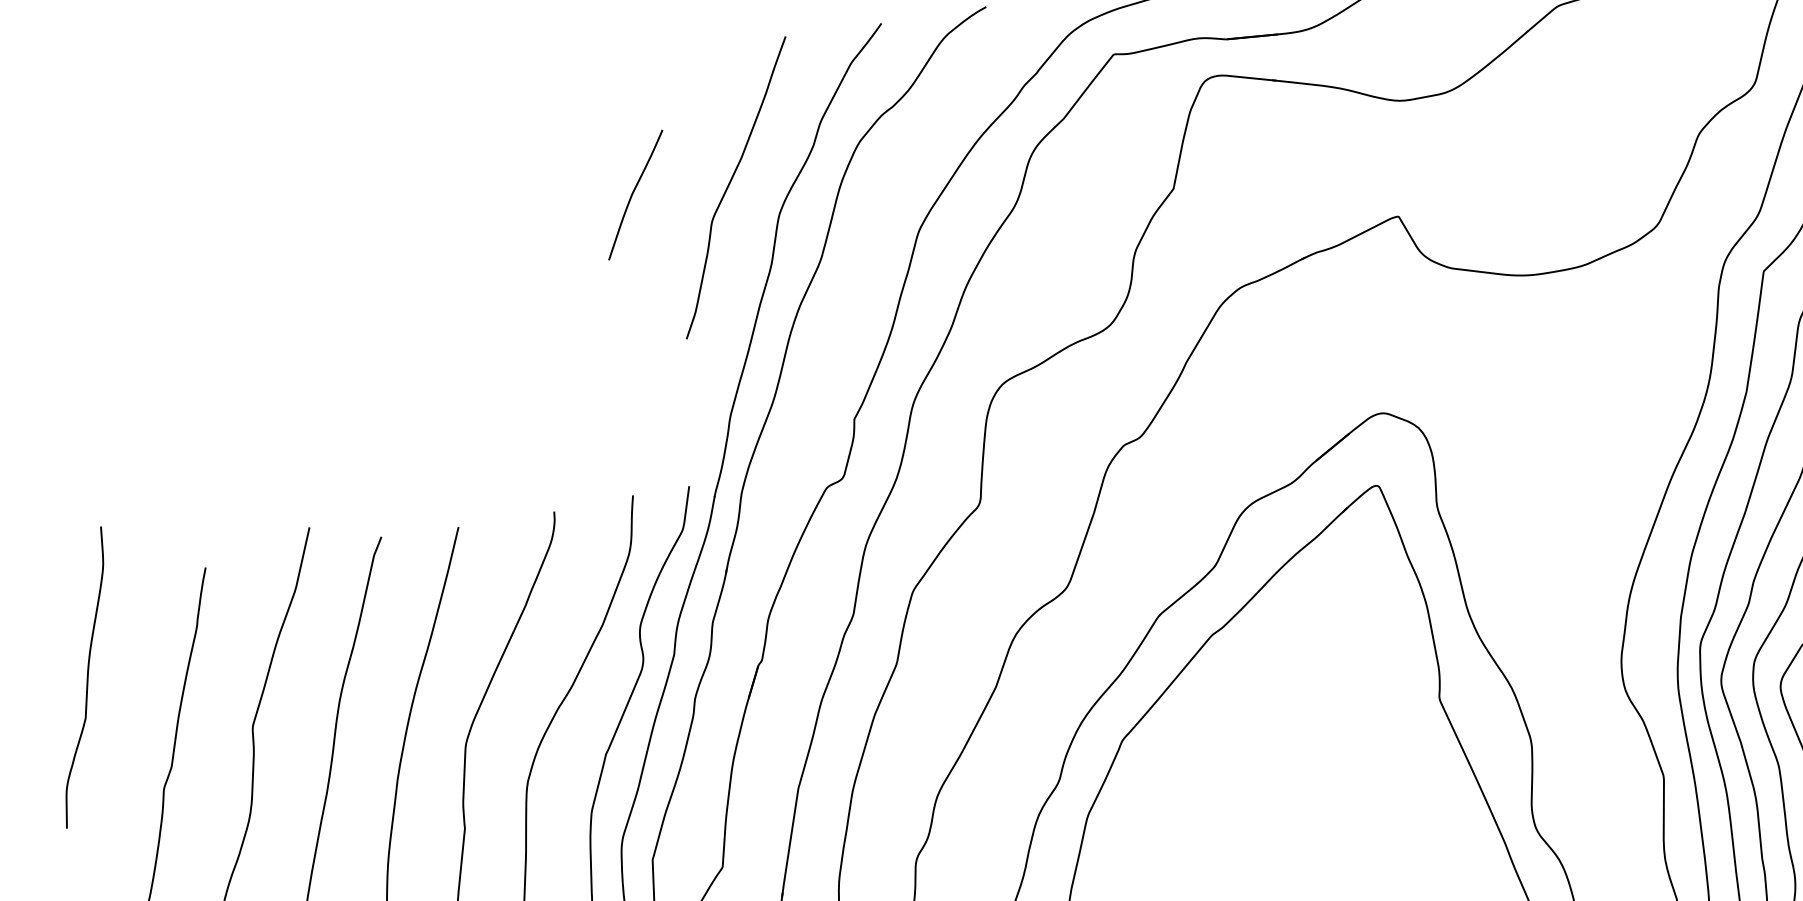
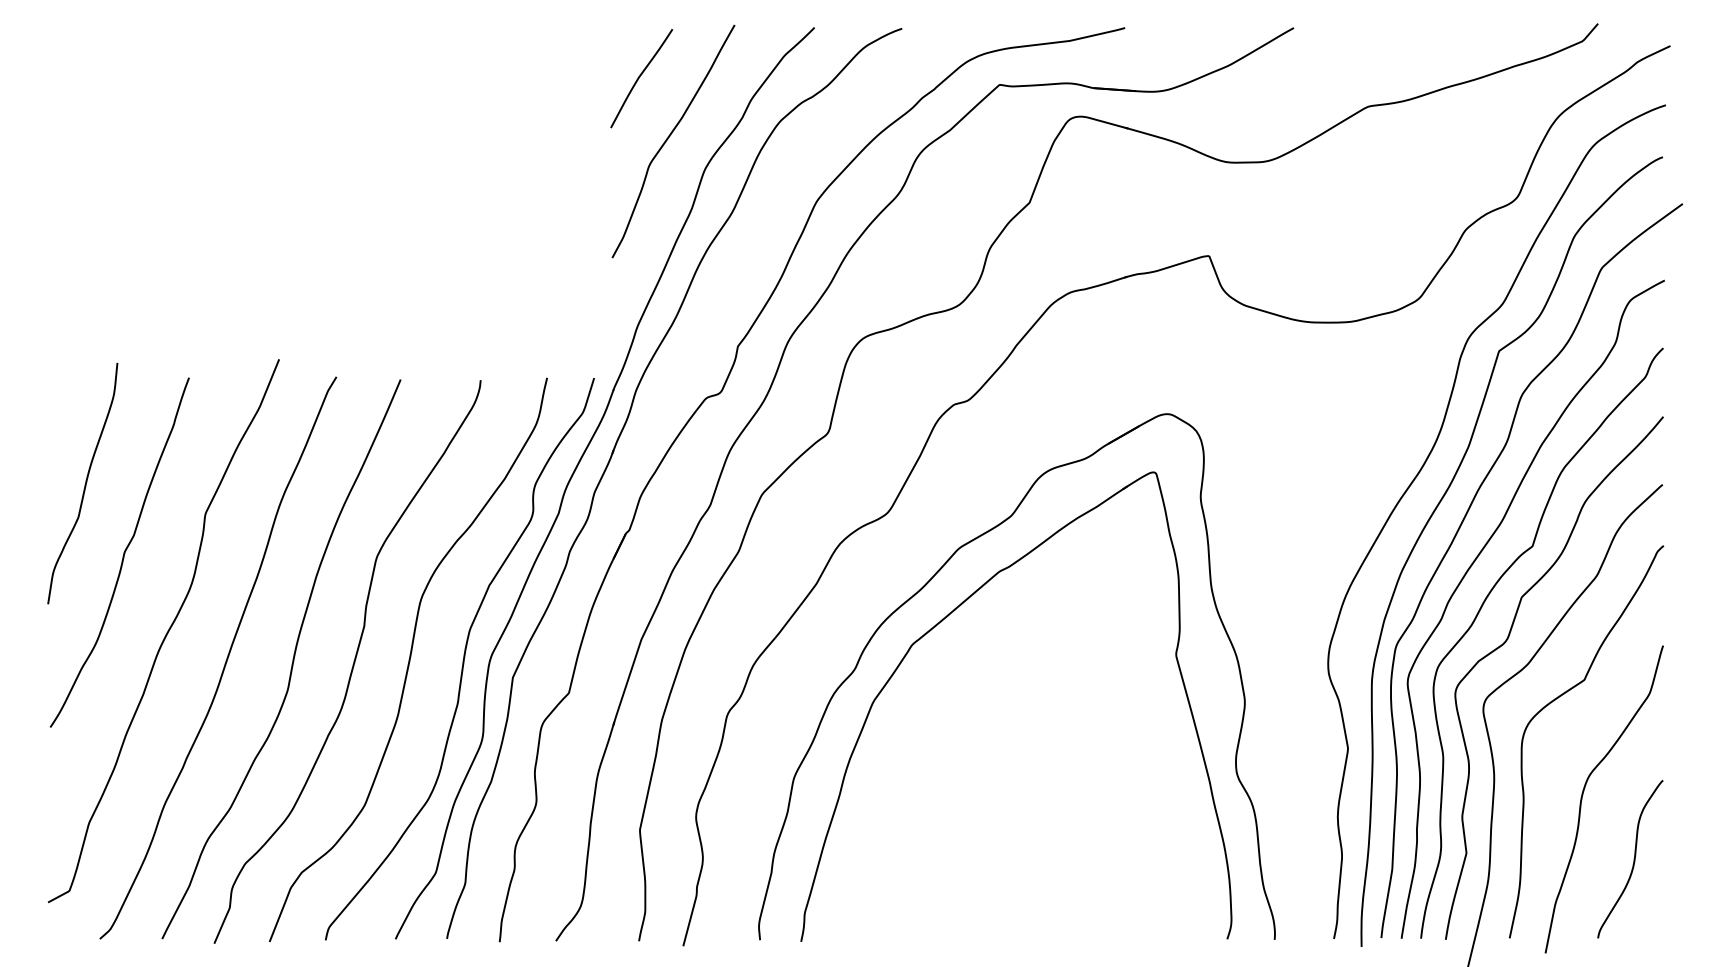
curve: (634, 194) -> (640, 77), moved
curve: (86, 678) -> (84, 484), moved

